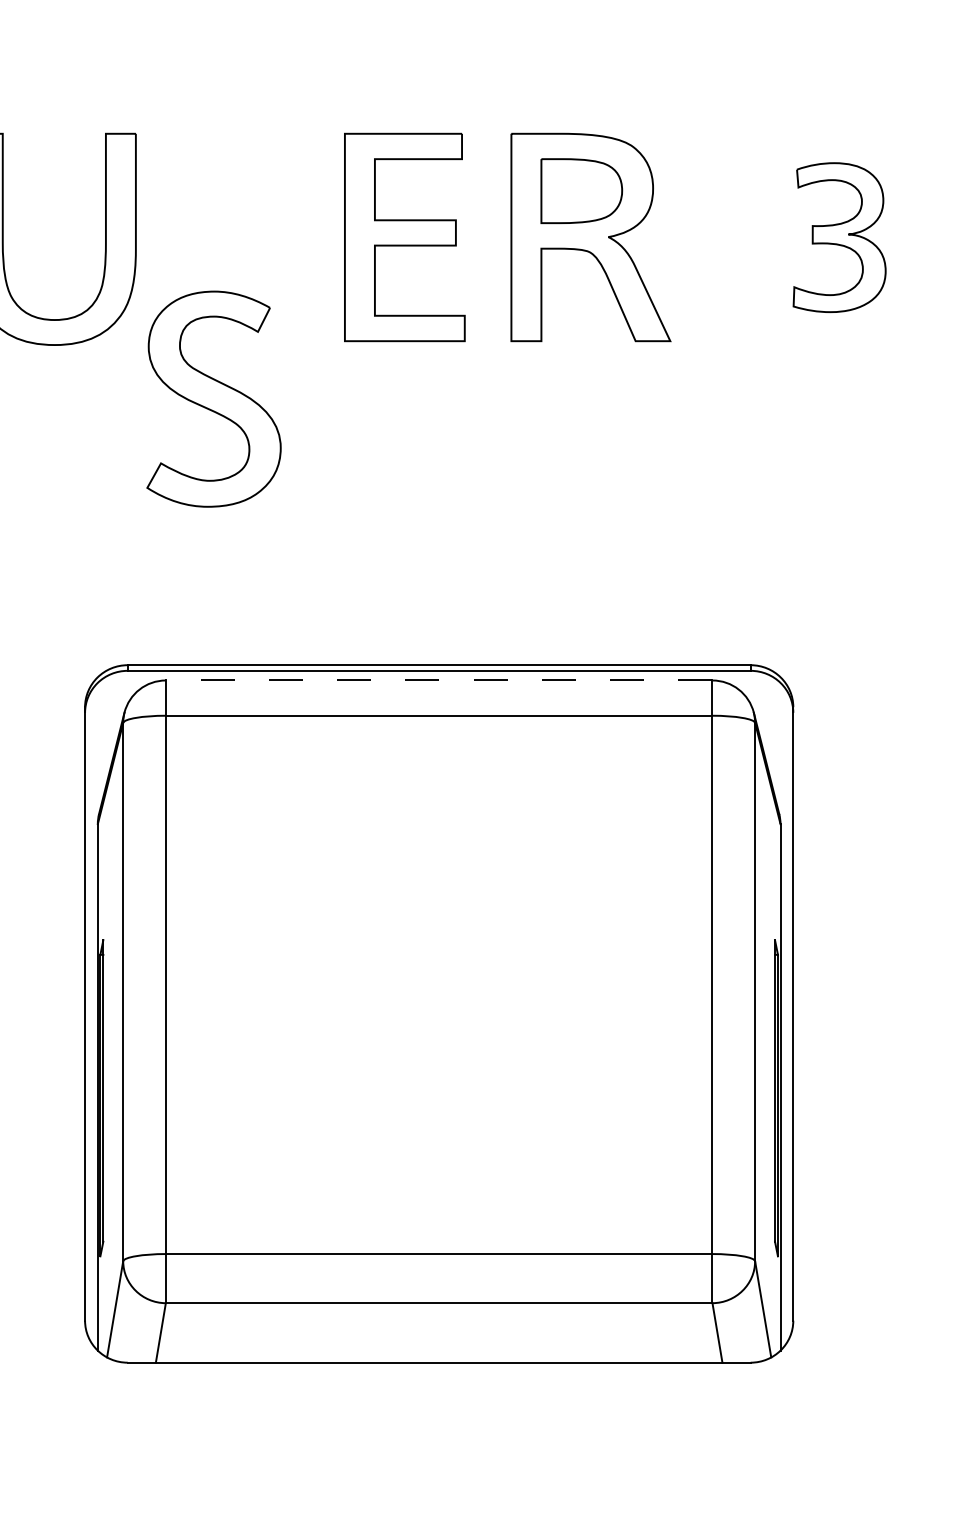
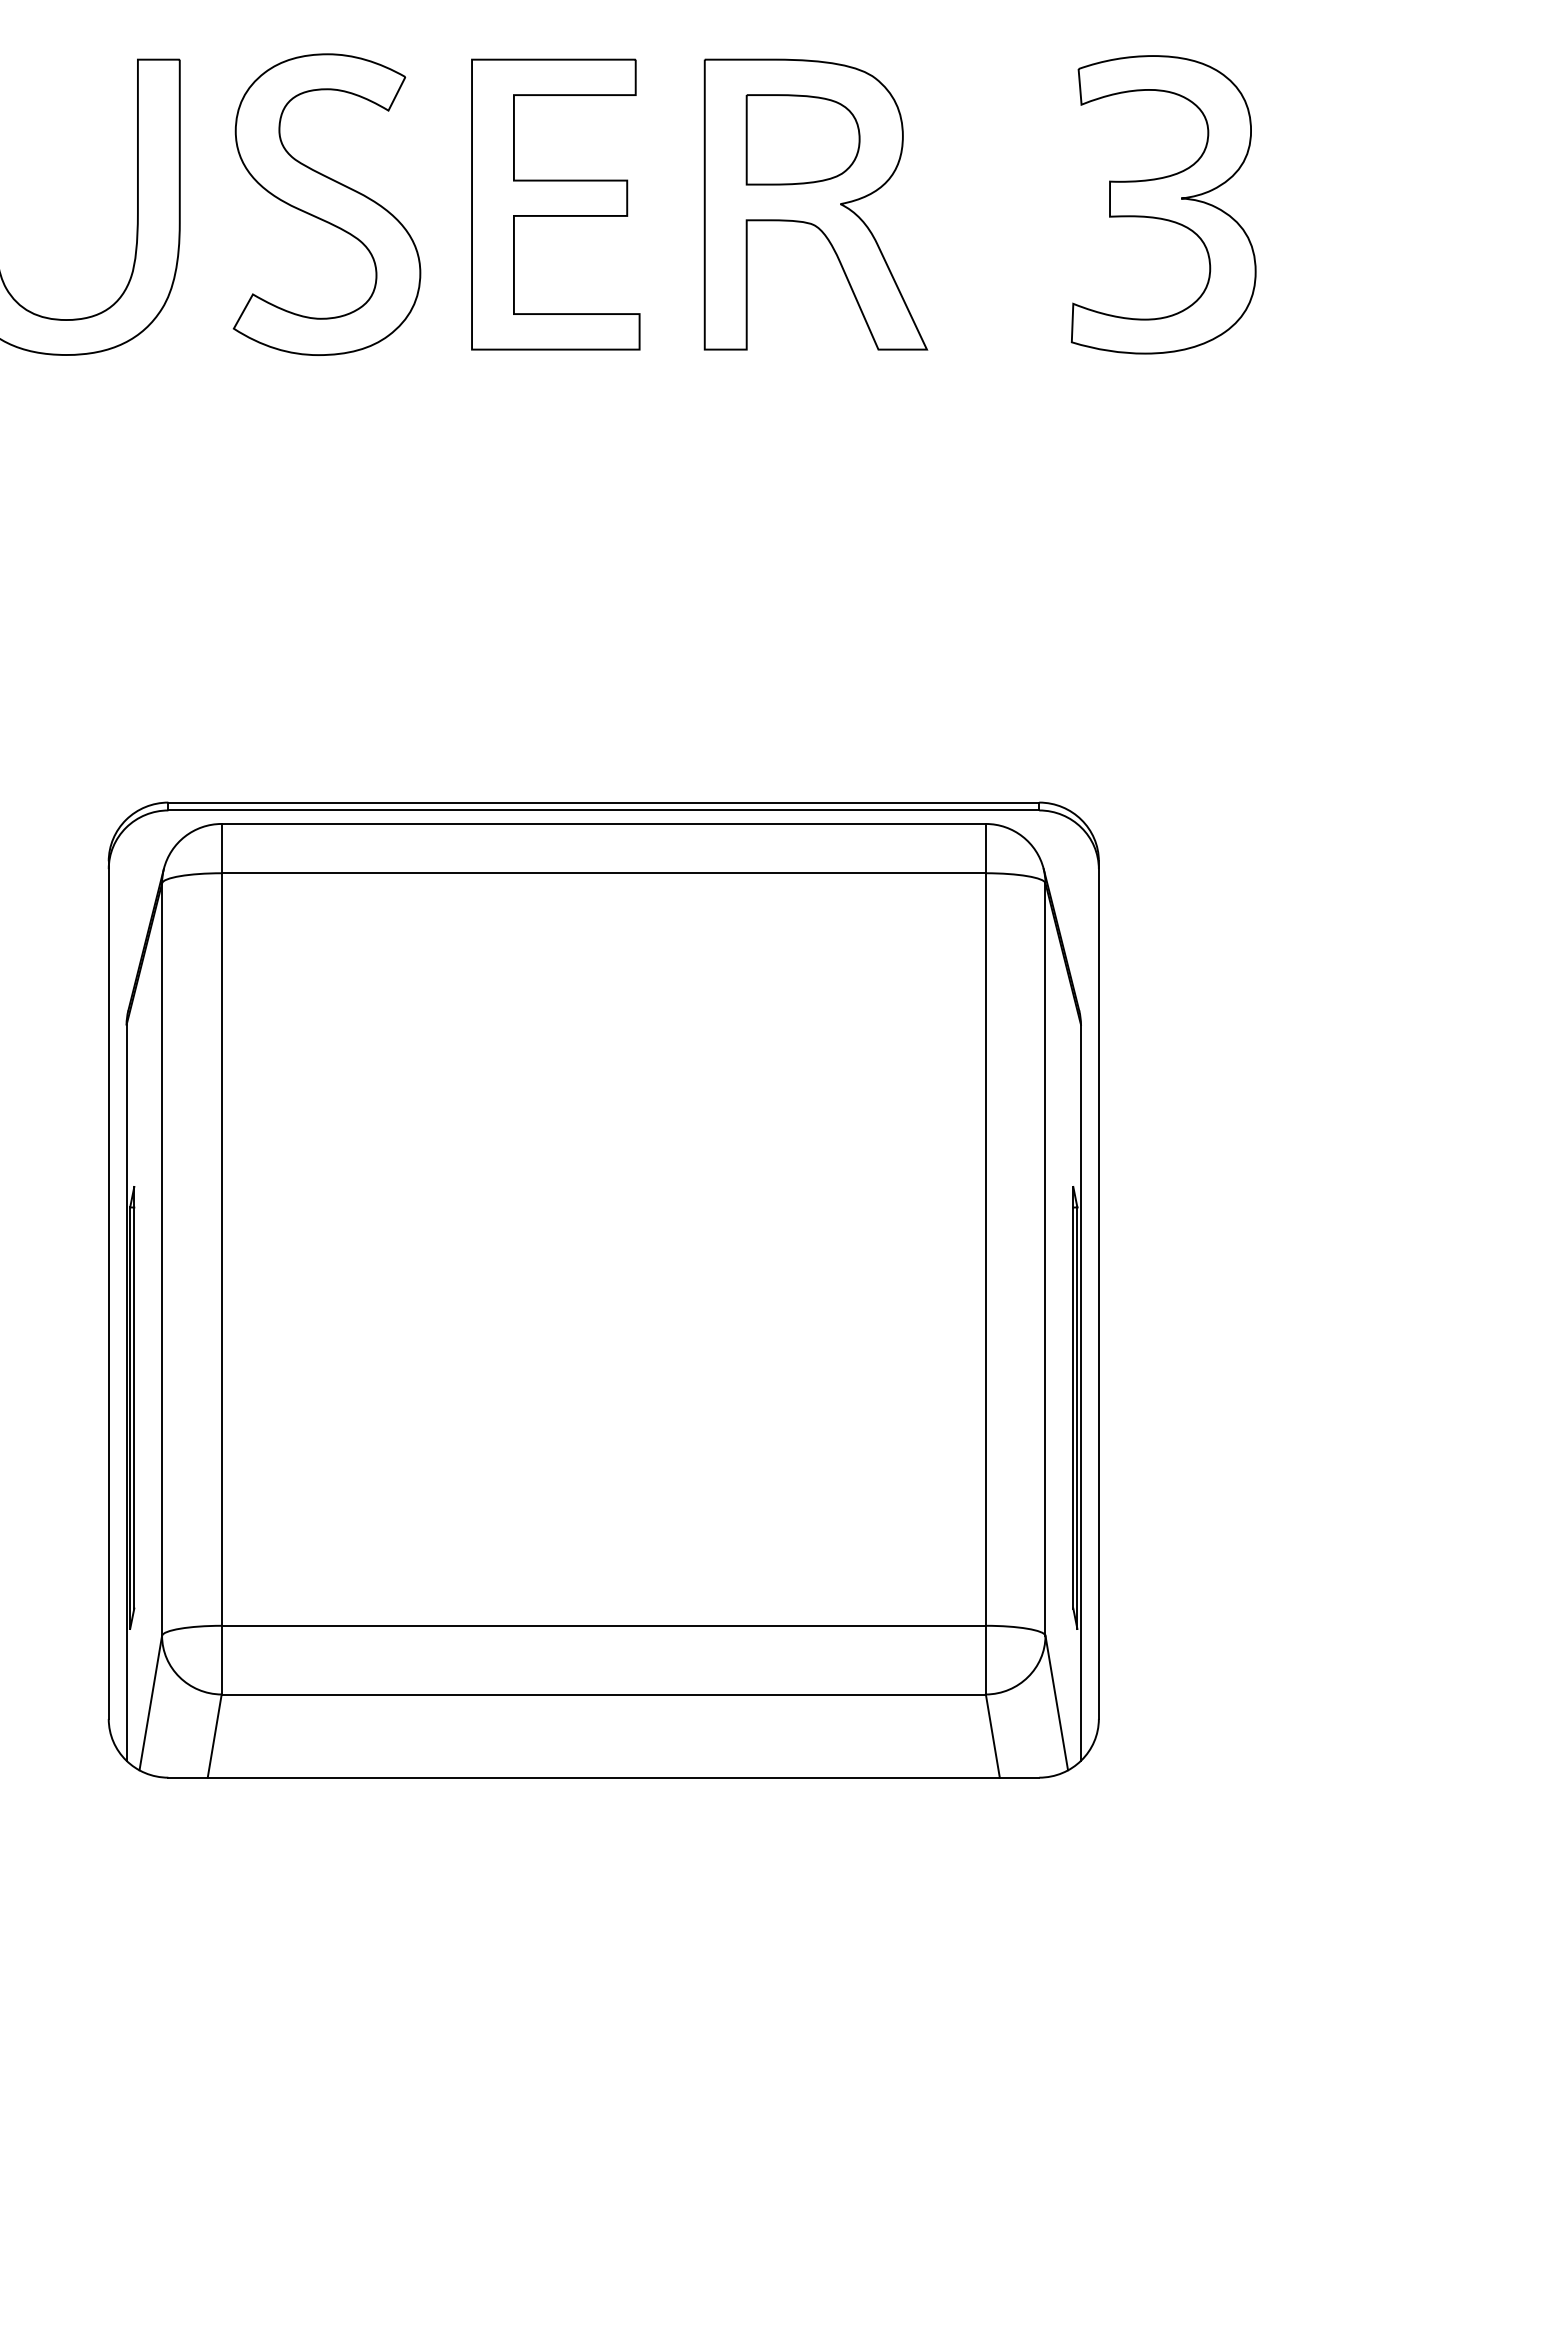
part: (839, 237) -> (1163, 204), size x1.43
part: (213, 399) -> (326, 204), moved
line: (438, 680) -> (603, 823), dashed -> solid

